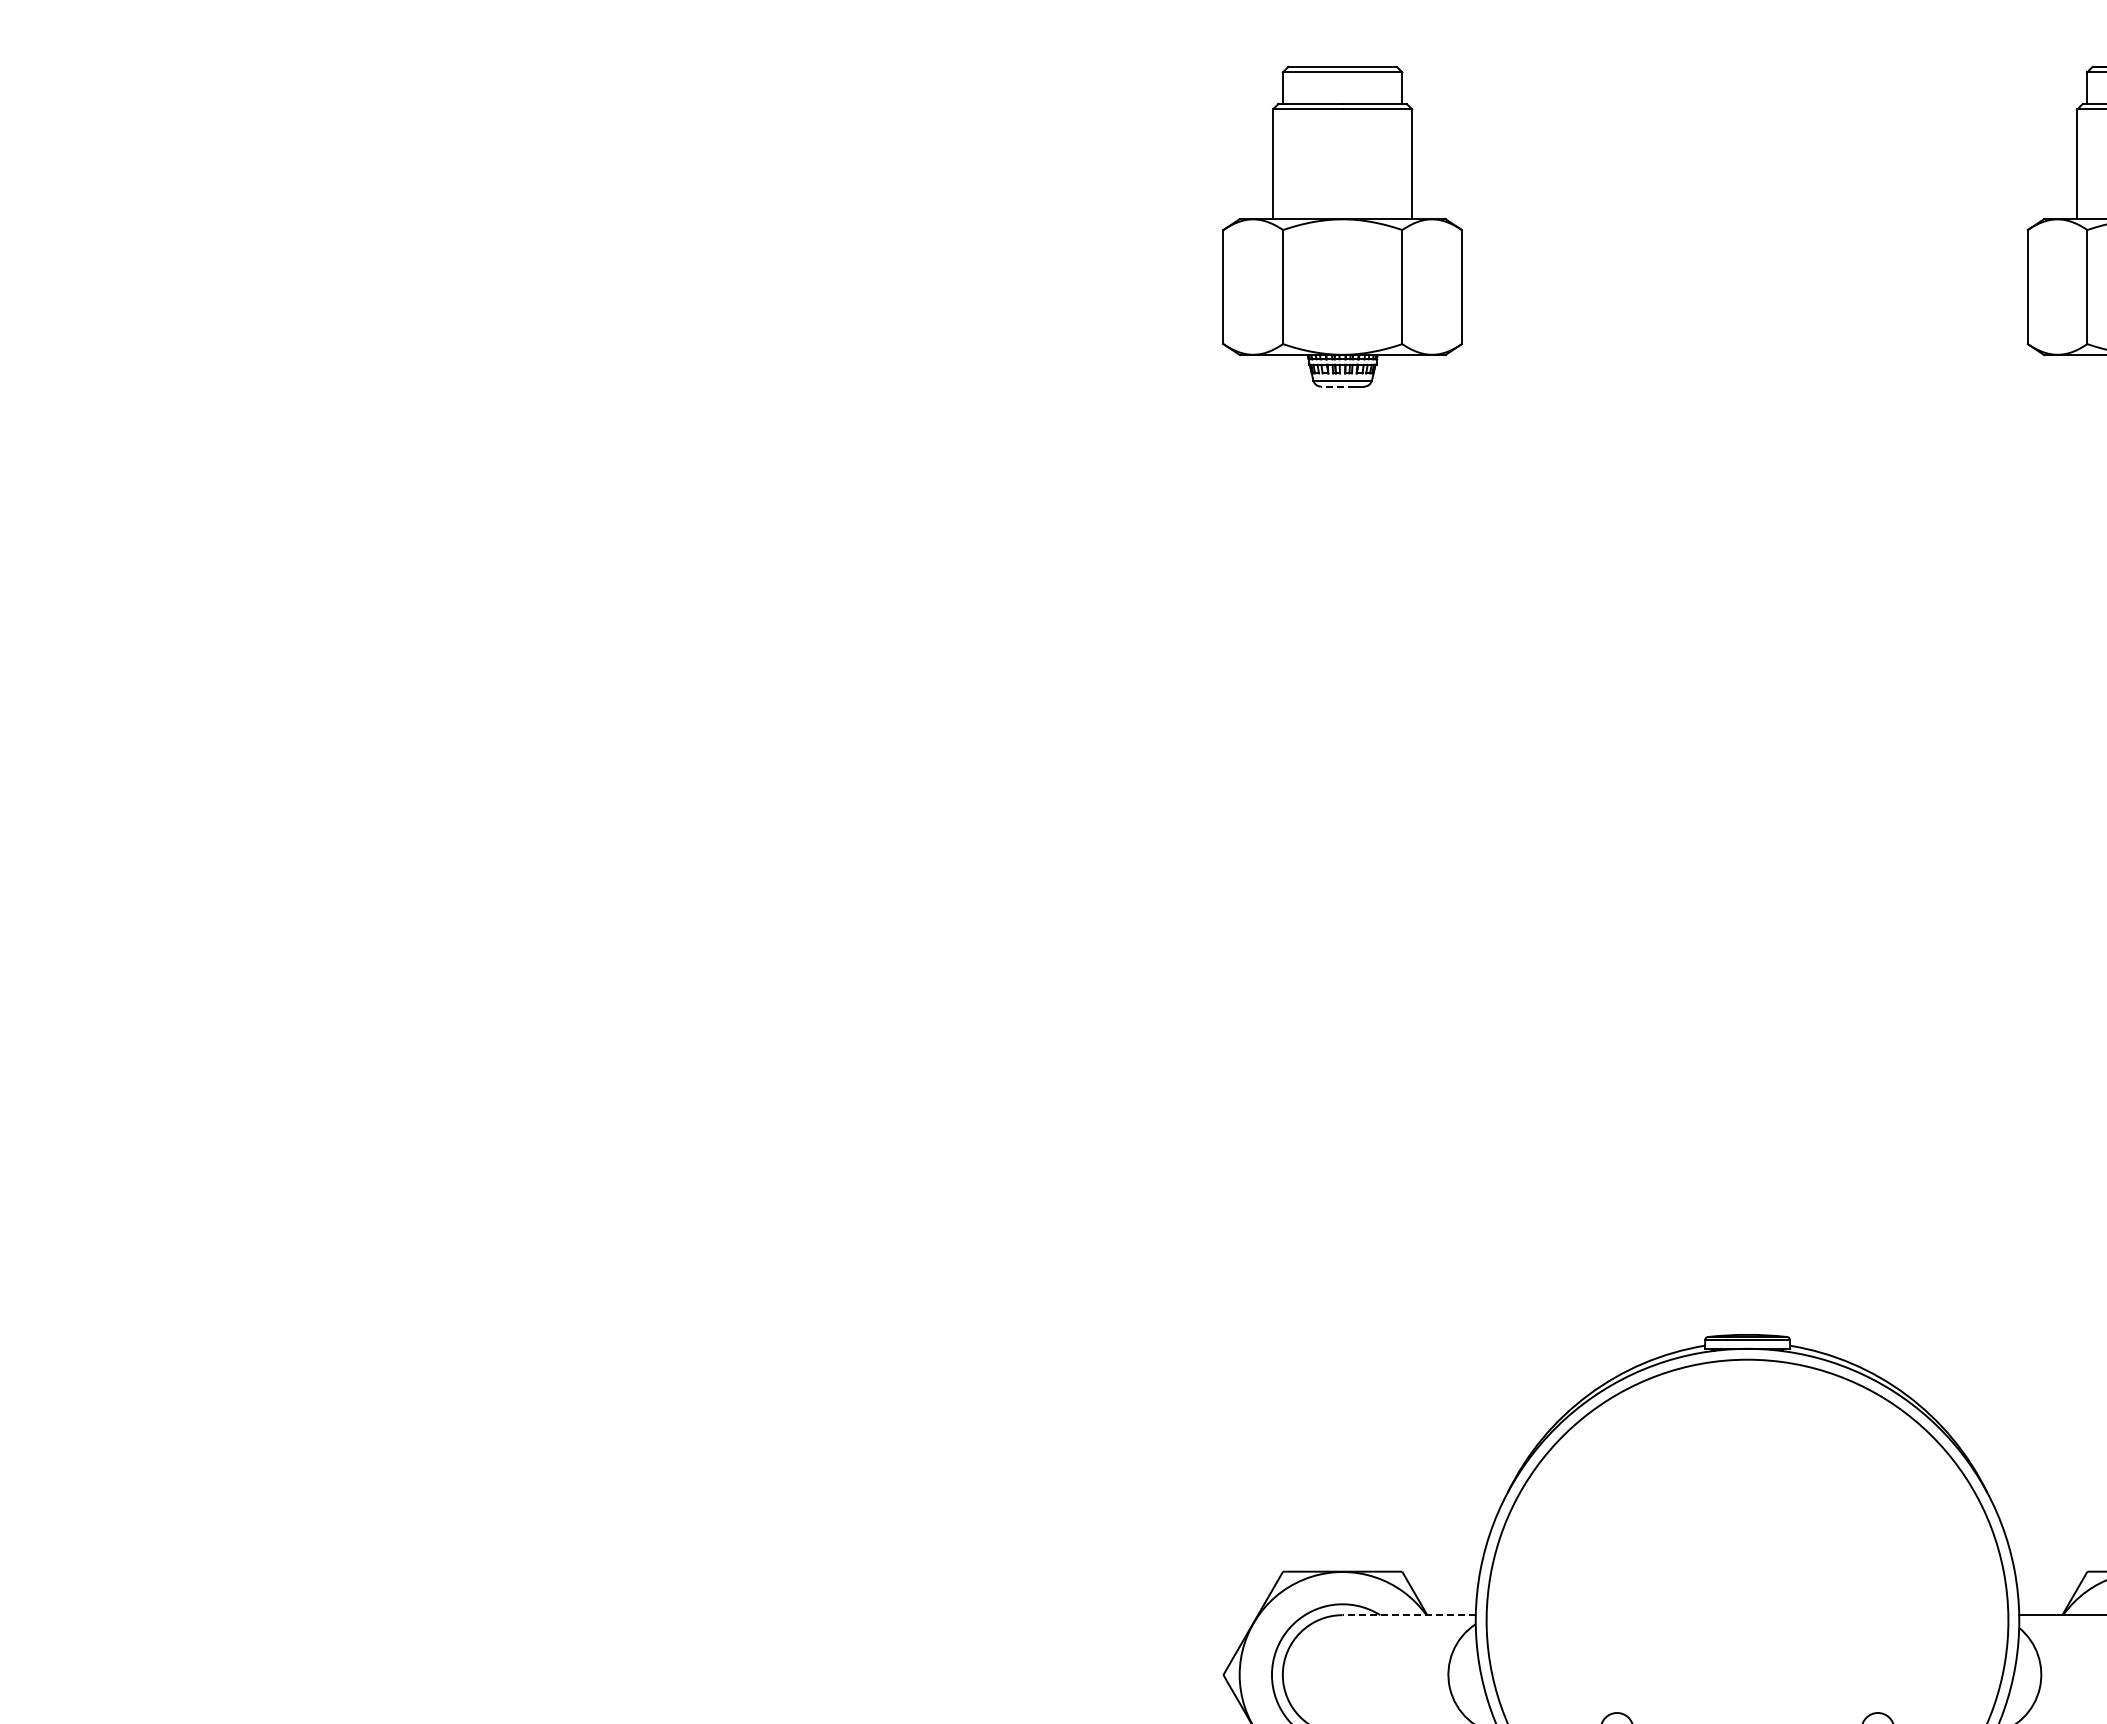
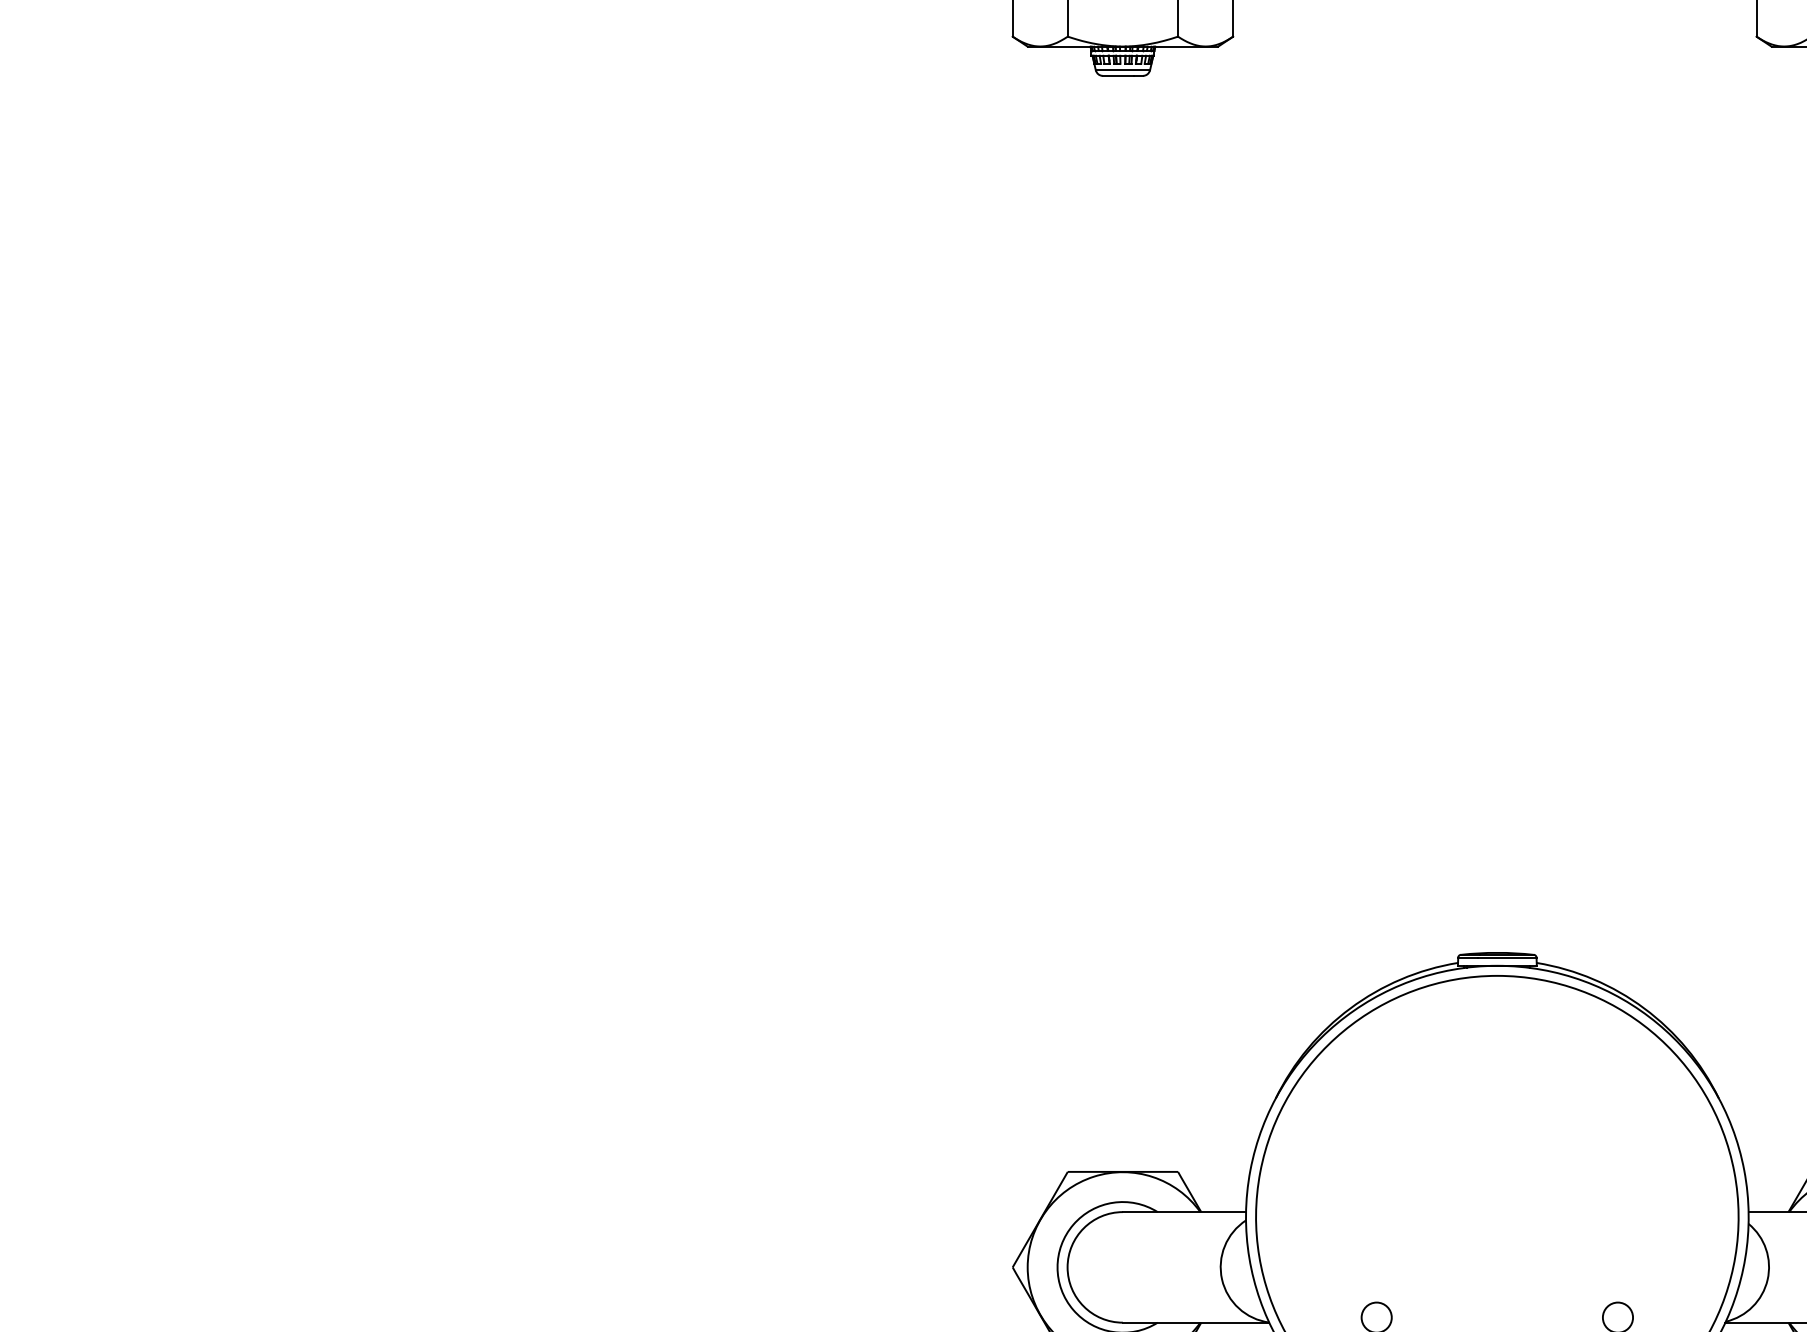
line: (1337, 386) -> (1118, 75), dashed -> solid
line: (1409, 1615) -> (1184, 1212), dashed -> solid

